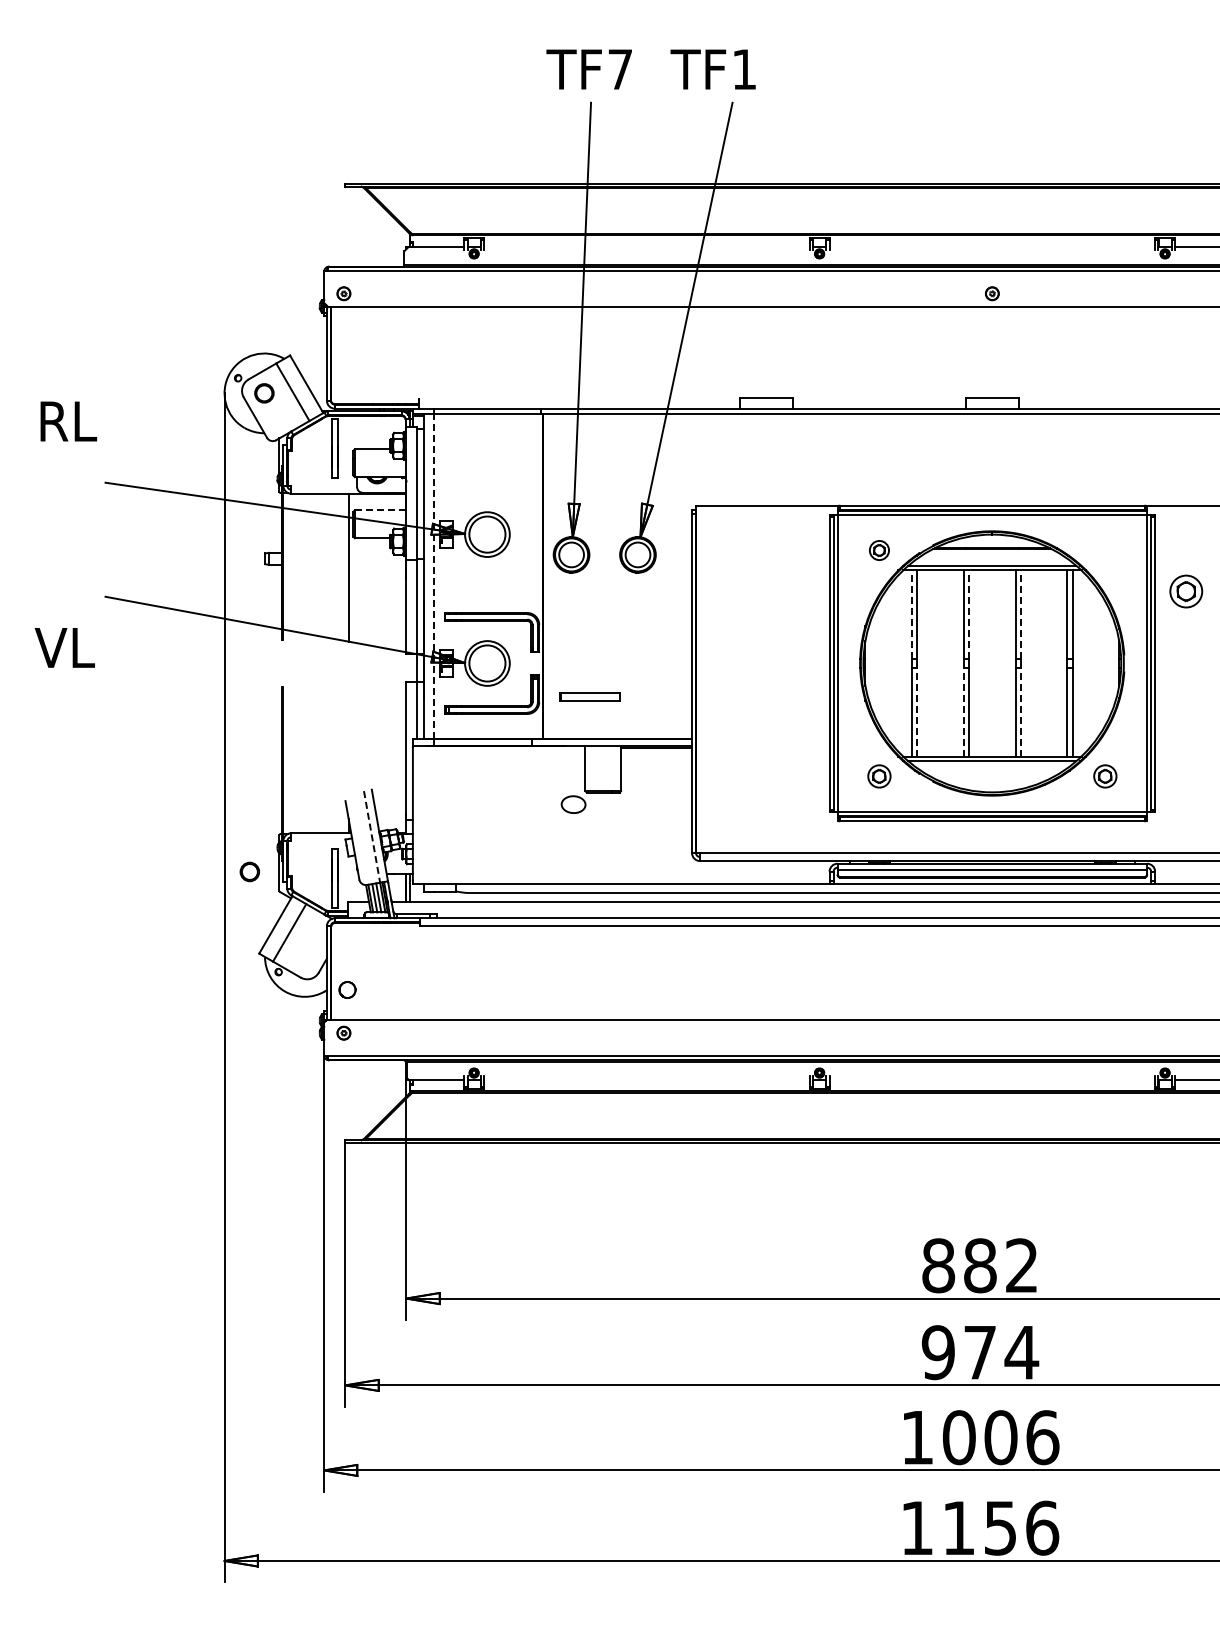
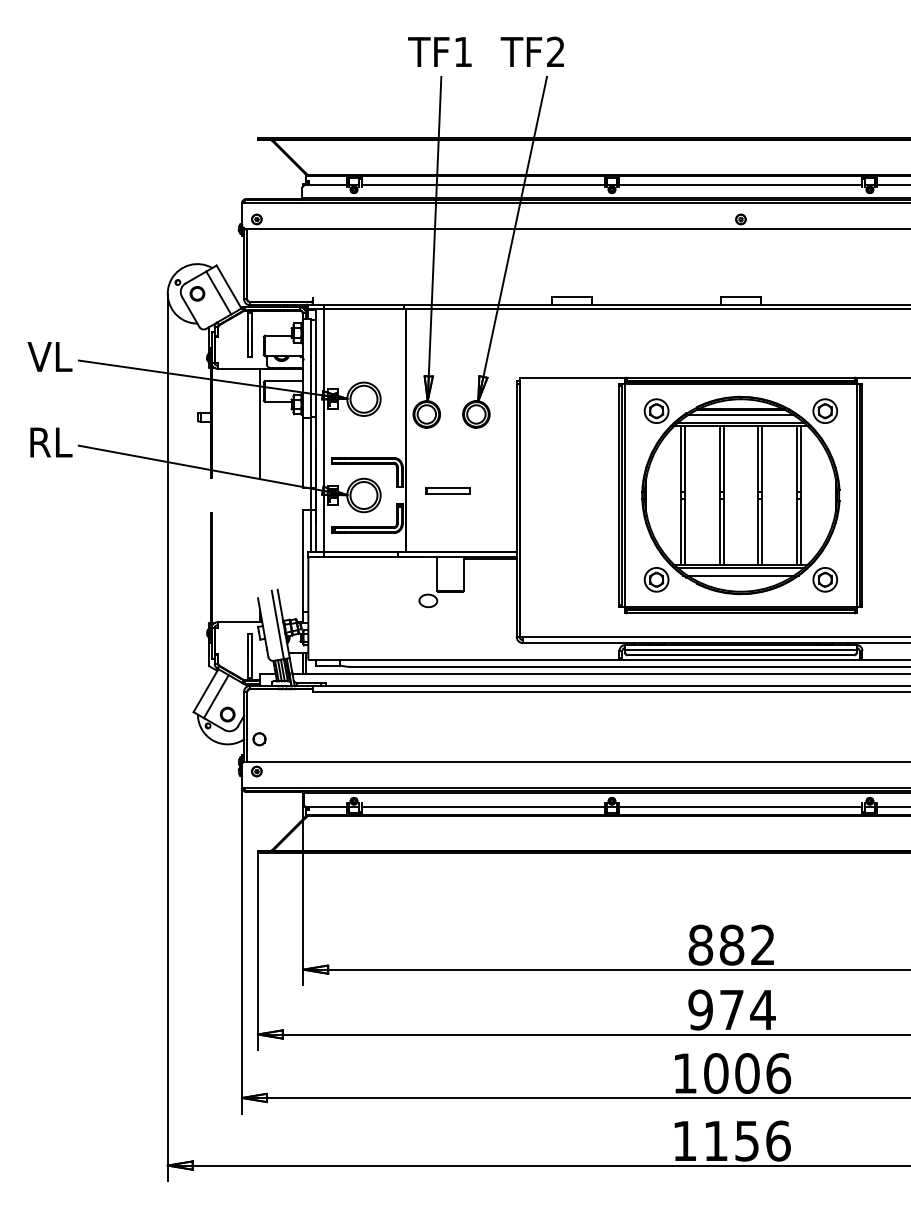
text: (620, 69) -> (463, 52), TF7 -> TF1
text: (743, 69) -> (555, 52), TF1 -> TF2
line: (646, 247) -> (482, 184), added
line: (992, 247) -> (741, 184), added
text: (68, 421) -> (51, 442), moved
line: (380, 510) -> (284, 381), dashed -> solid
part: (879, 550) -> (656, 411), size x1.67
line: (991, 555) -> (740, 414), added
line: (434, 576) -> (324, 430), dashed -> solid
part: (1186, 591) -> (825, 411), moved
line: (911, 614) -> (680, 458), dashed -> solid
line: (969, 614) -> (723, 458), dashed -> solid
line: (1020, 614) -> (761, 458), dashed -> solid
text: (64, 647) -> (49, 356), moved
part: (589, 696) -> (447, 490), moved
line: (917, 711) -> (685, 531), dashed -> solid
line: (963, 711) -> (719, 531), dashed -> solid
line: (1020, 711) -> (761, 531), dashed -> solid
line: (991, 770) -> (740, 575), added
part: (879, 776) -> (656, 579), size x1.43
part: (1105, 776) -> (825, 579), size x1.43
line: (372, 836) -> (278, 624), dashed -> solid
part: (249, 871) -> (227, 714), moved
line: (646, 1080) -> (482, 806), added
line: (992, 1080) -> (741, 806), added

